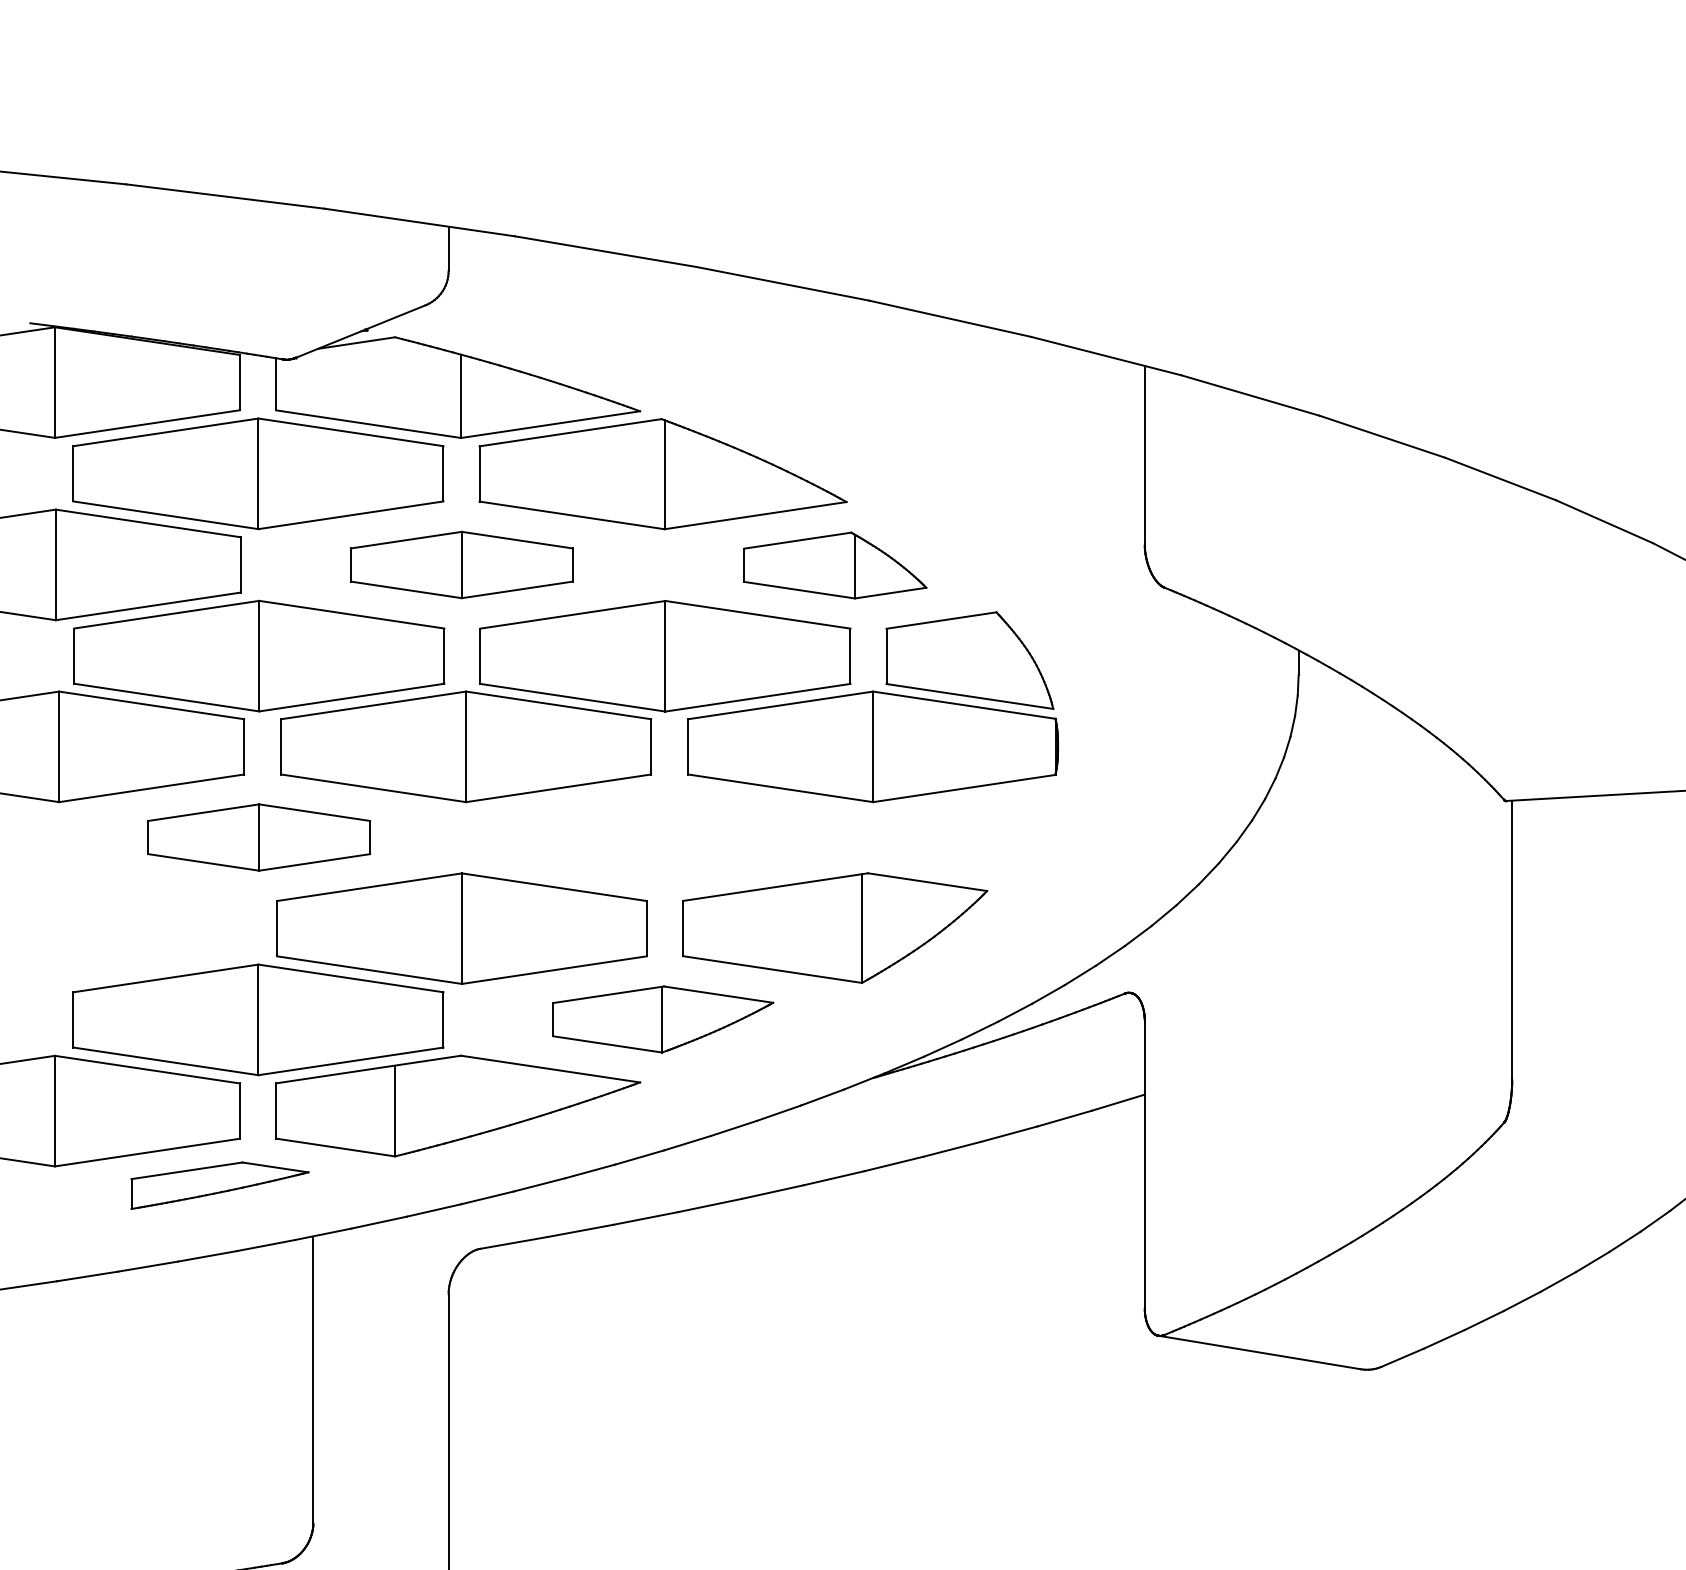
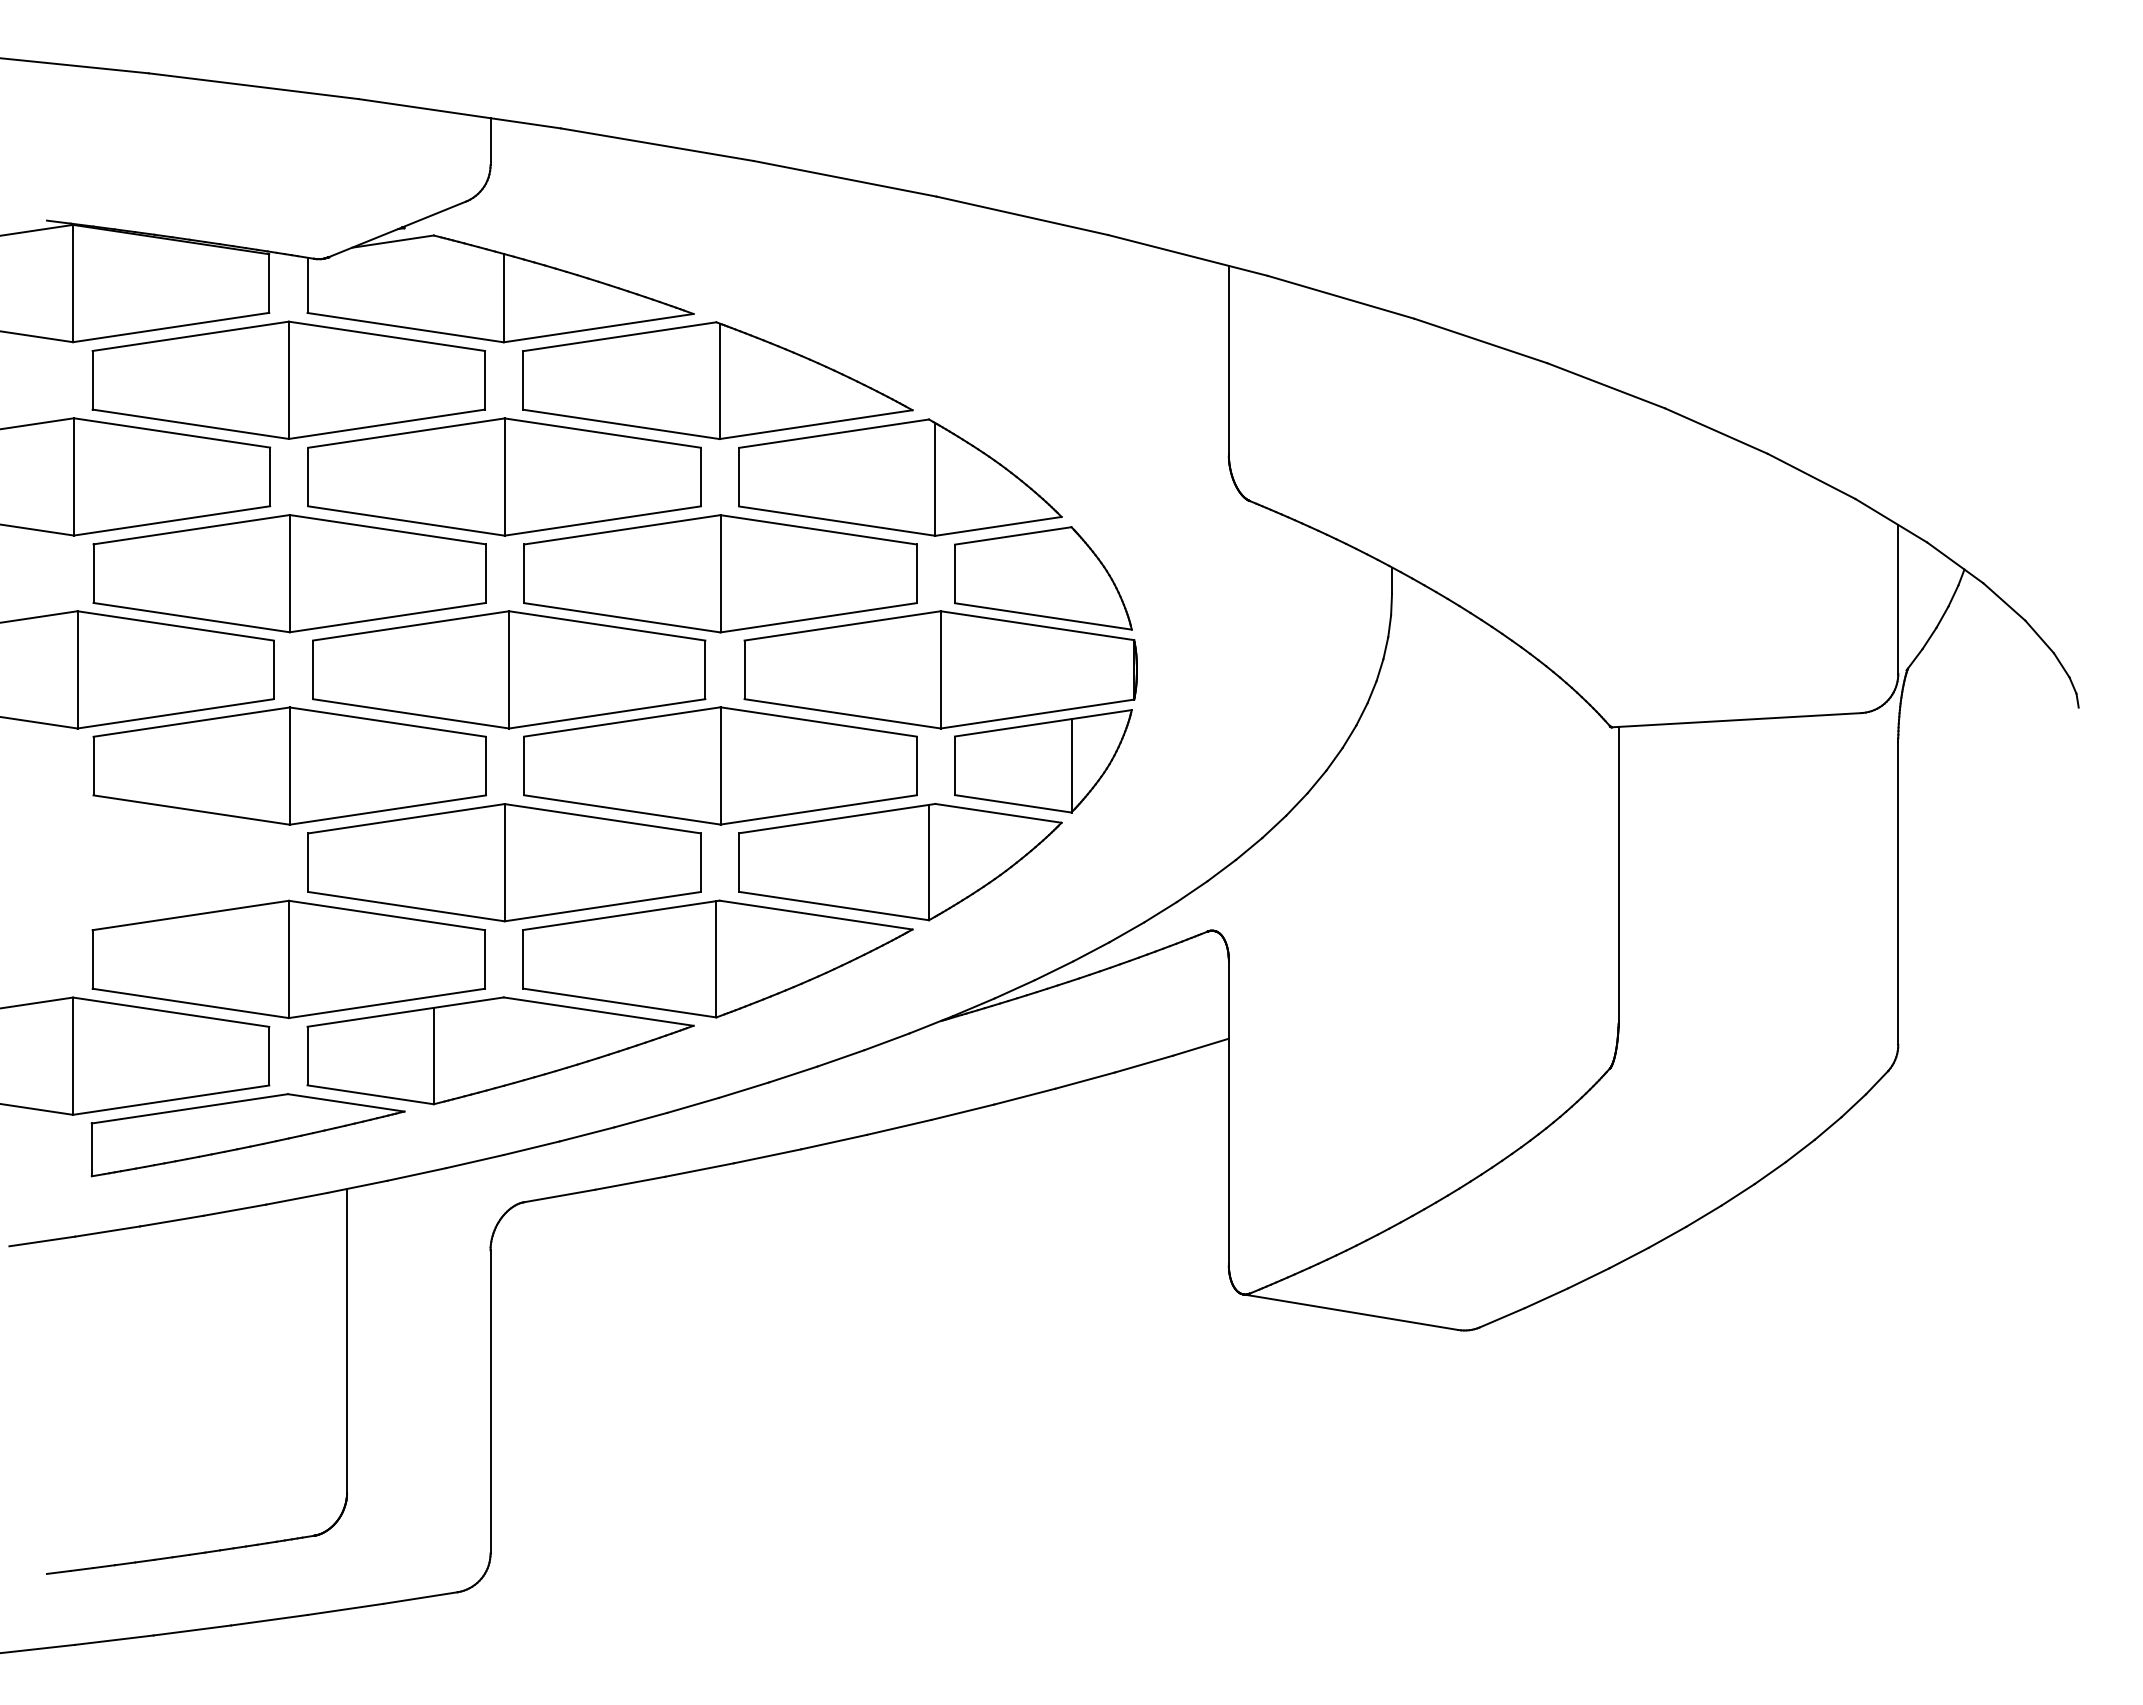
part: (461, 564) -> (504, 476), size x1.67
part: (835, 565) -> (900, 477), size x1.67
part: (970, 833) -> (1043, 761), added
part: (259, 837) -> (289, 765), size x1.67
part: (665, 837) -> (720, 765), added
part: (662, 1019) -> (717, 958), size x1.67
part: (219, 1185) -> (247, 1135), size x1.67

